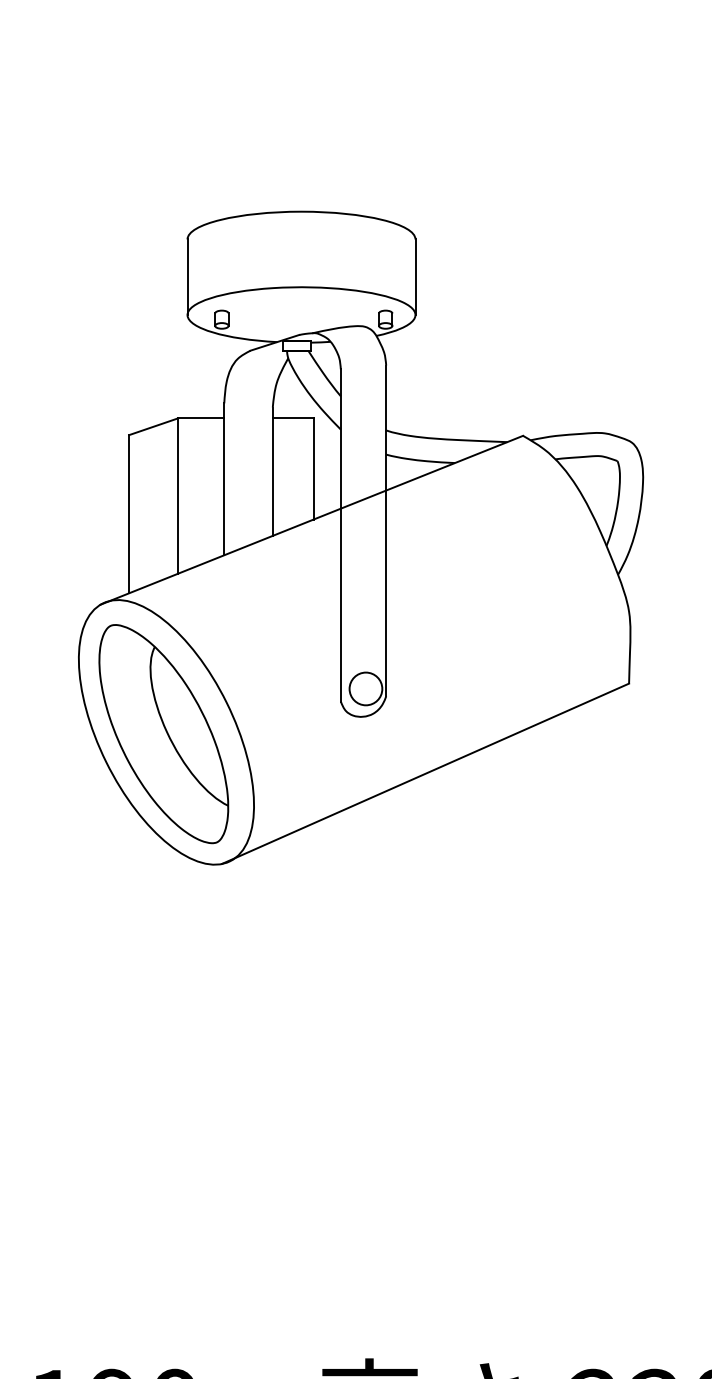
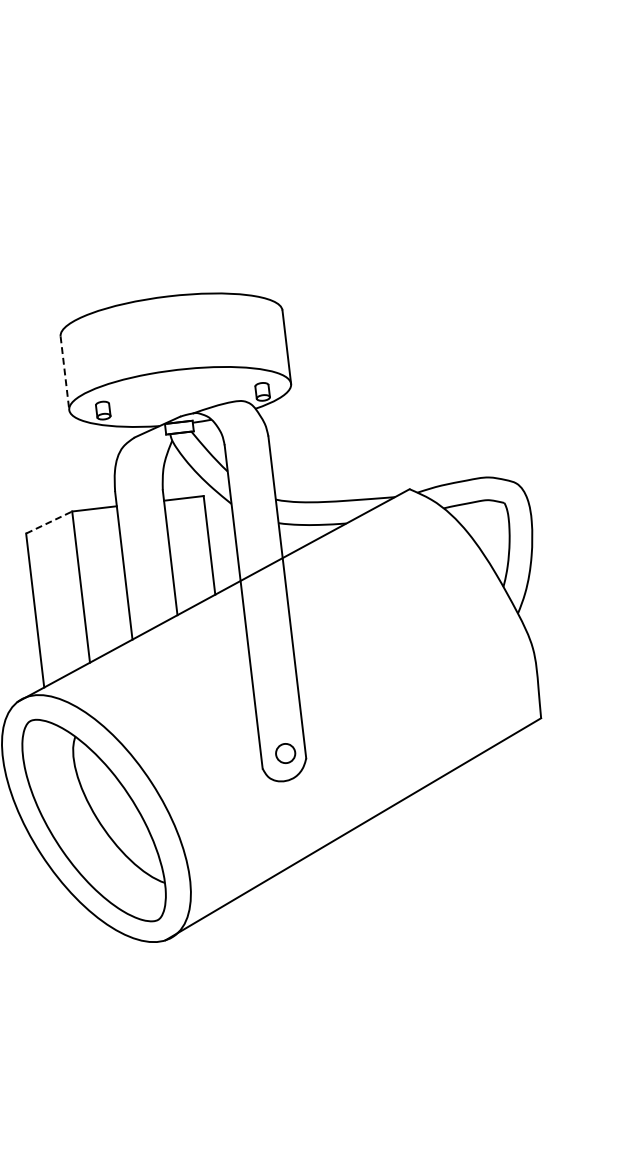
line: (187, 277) -> (64, 373), solid -> dashed
line: (154, 426) -> (49, 522), solid -> dashed
circle: (365, 688) -> (285, 753), size x0.6

